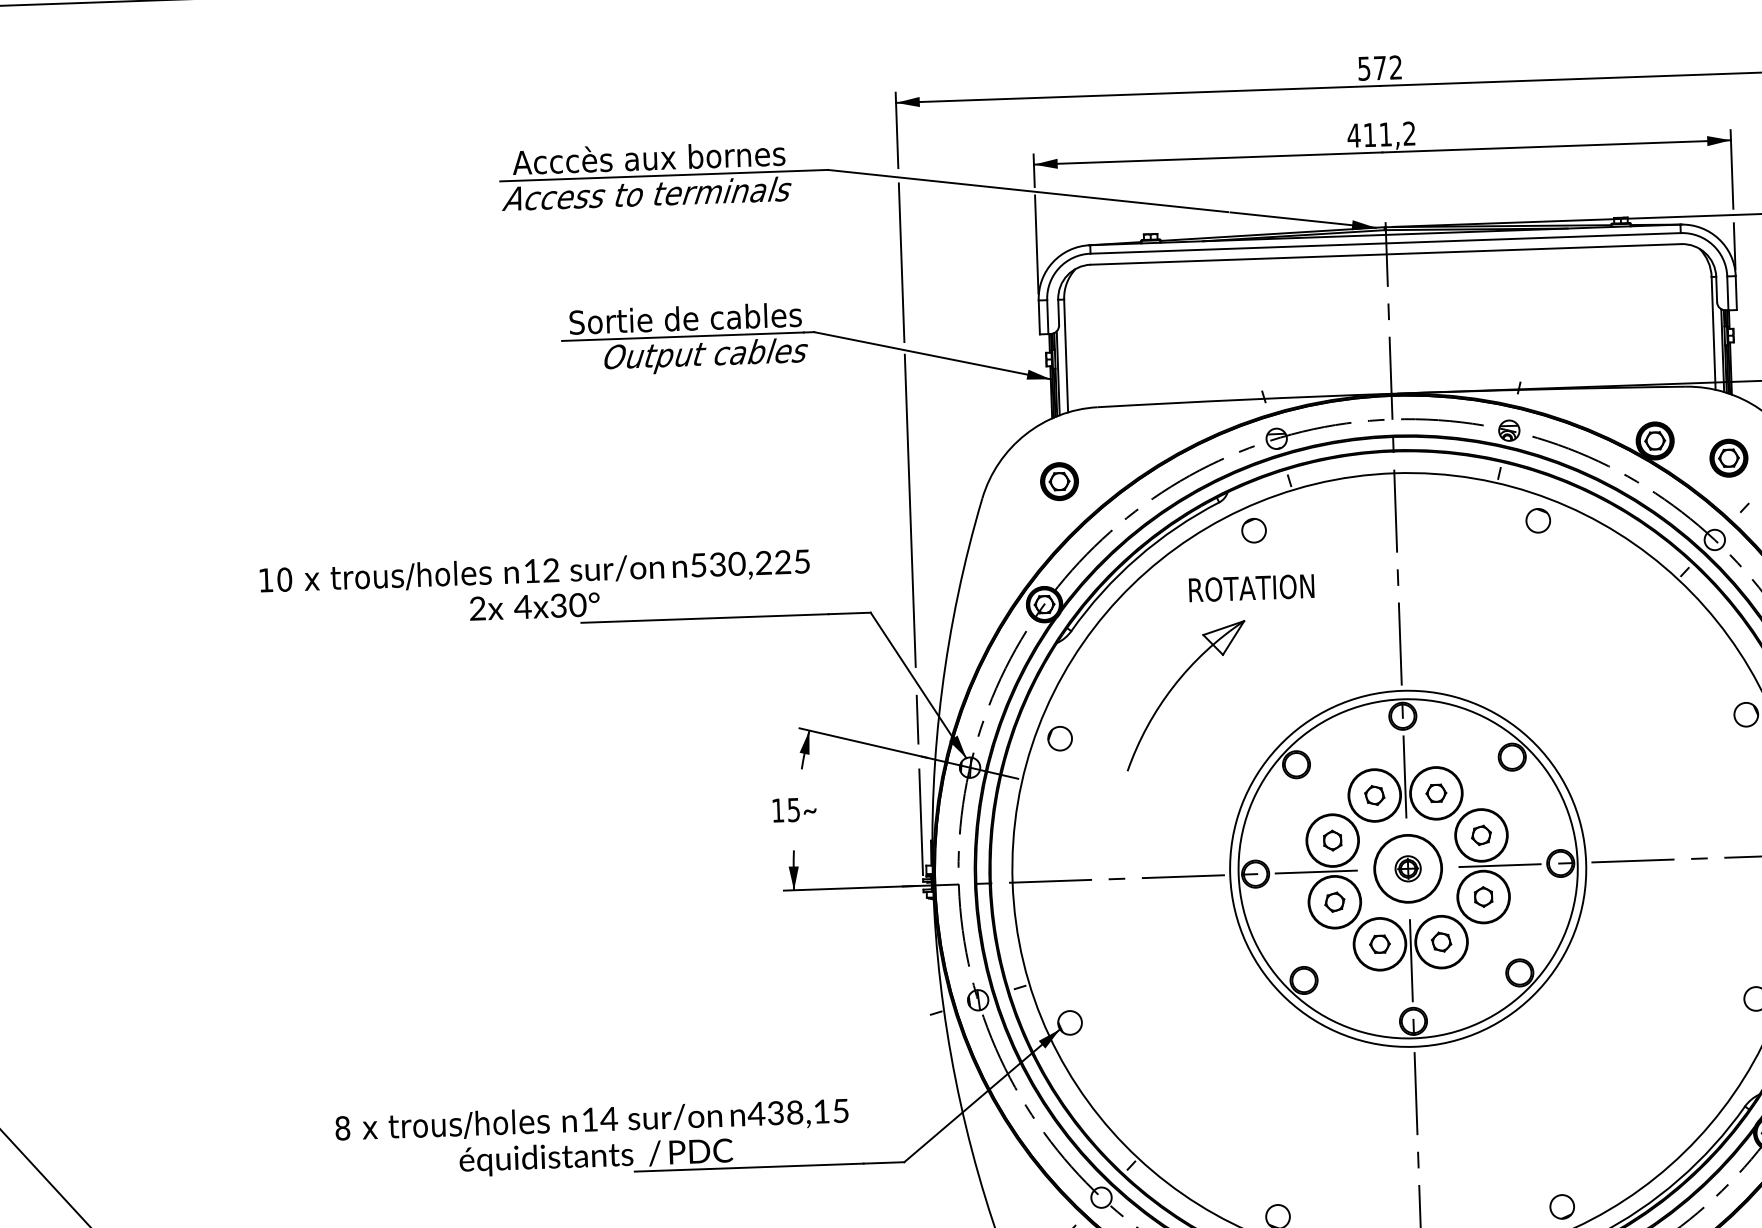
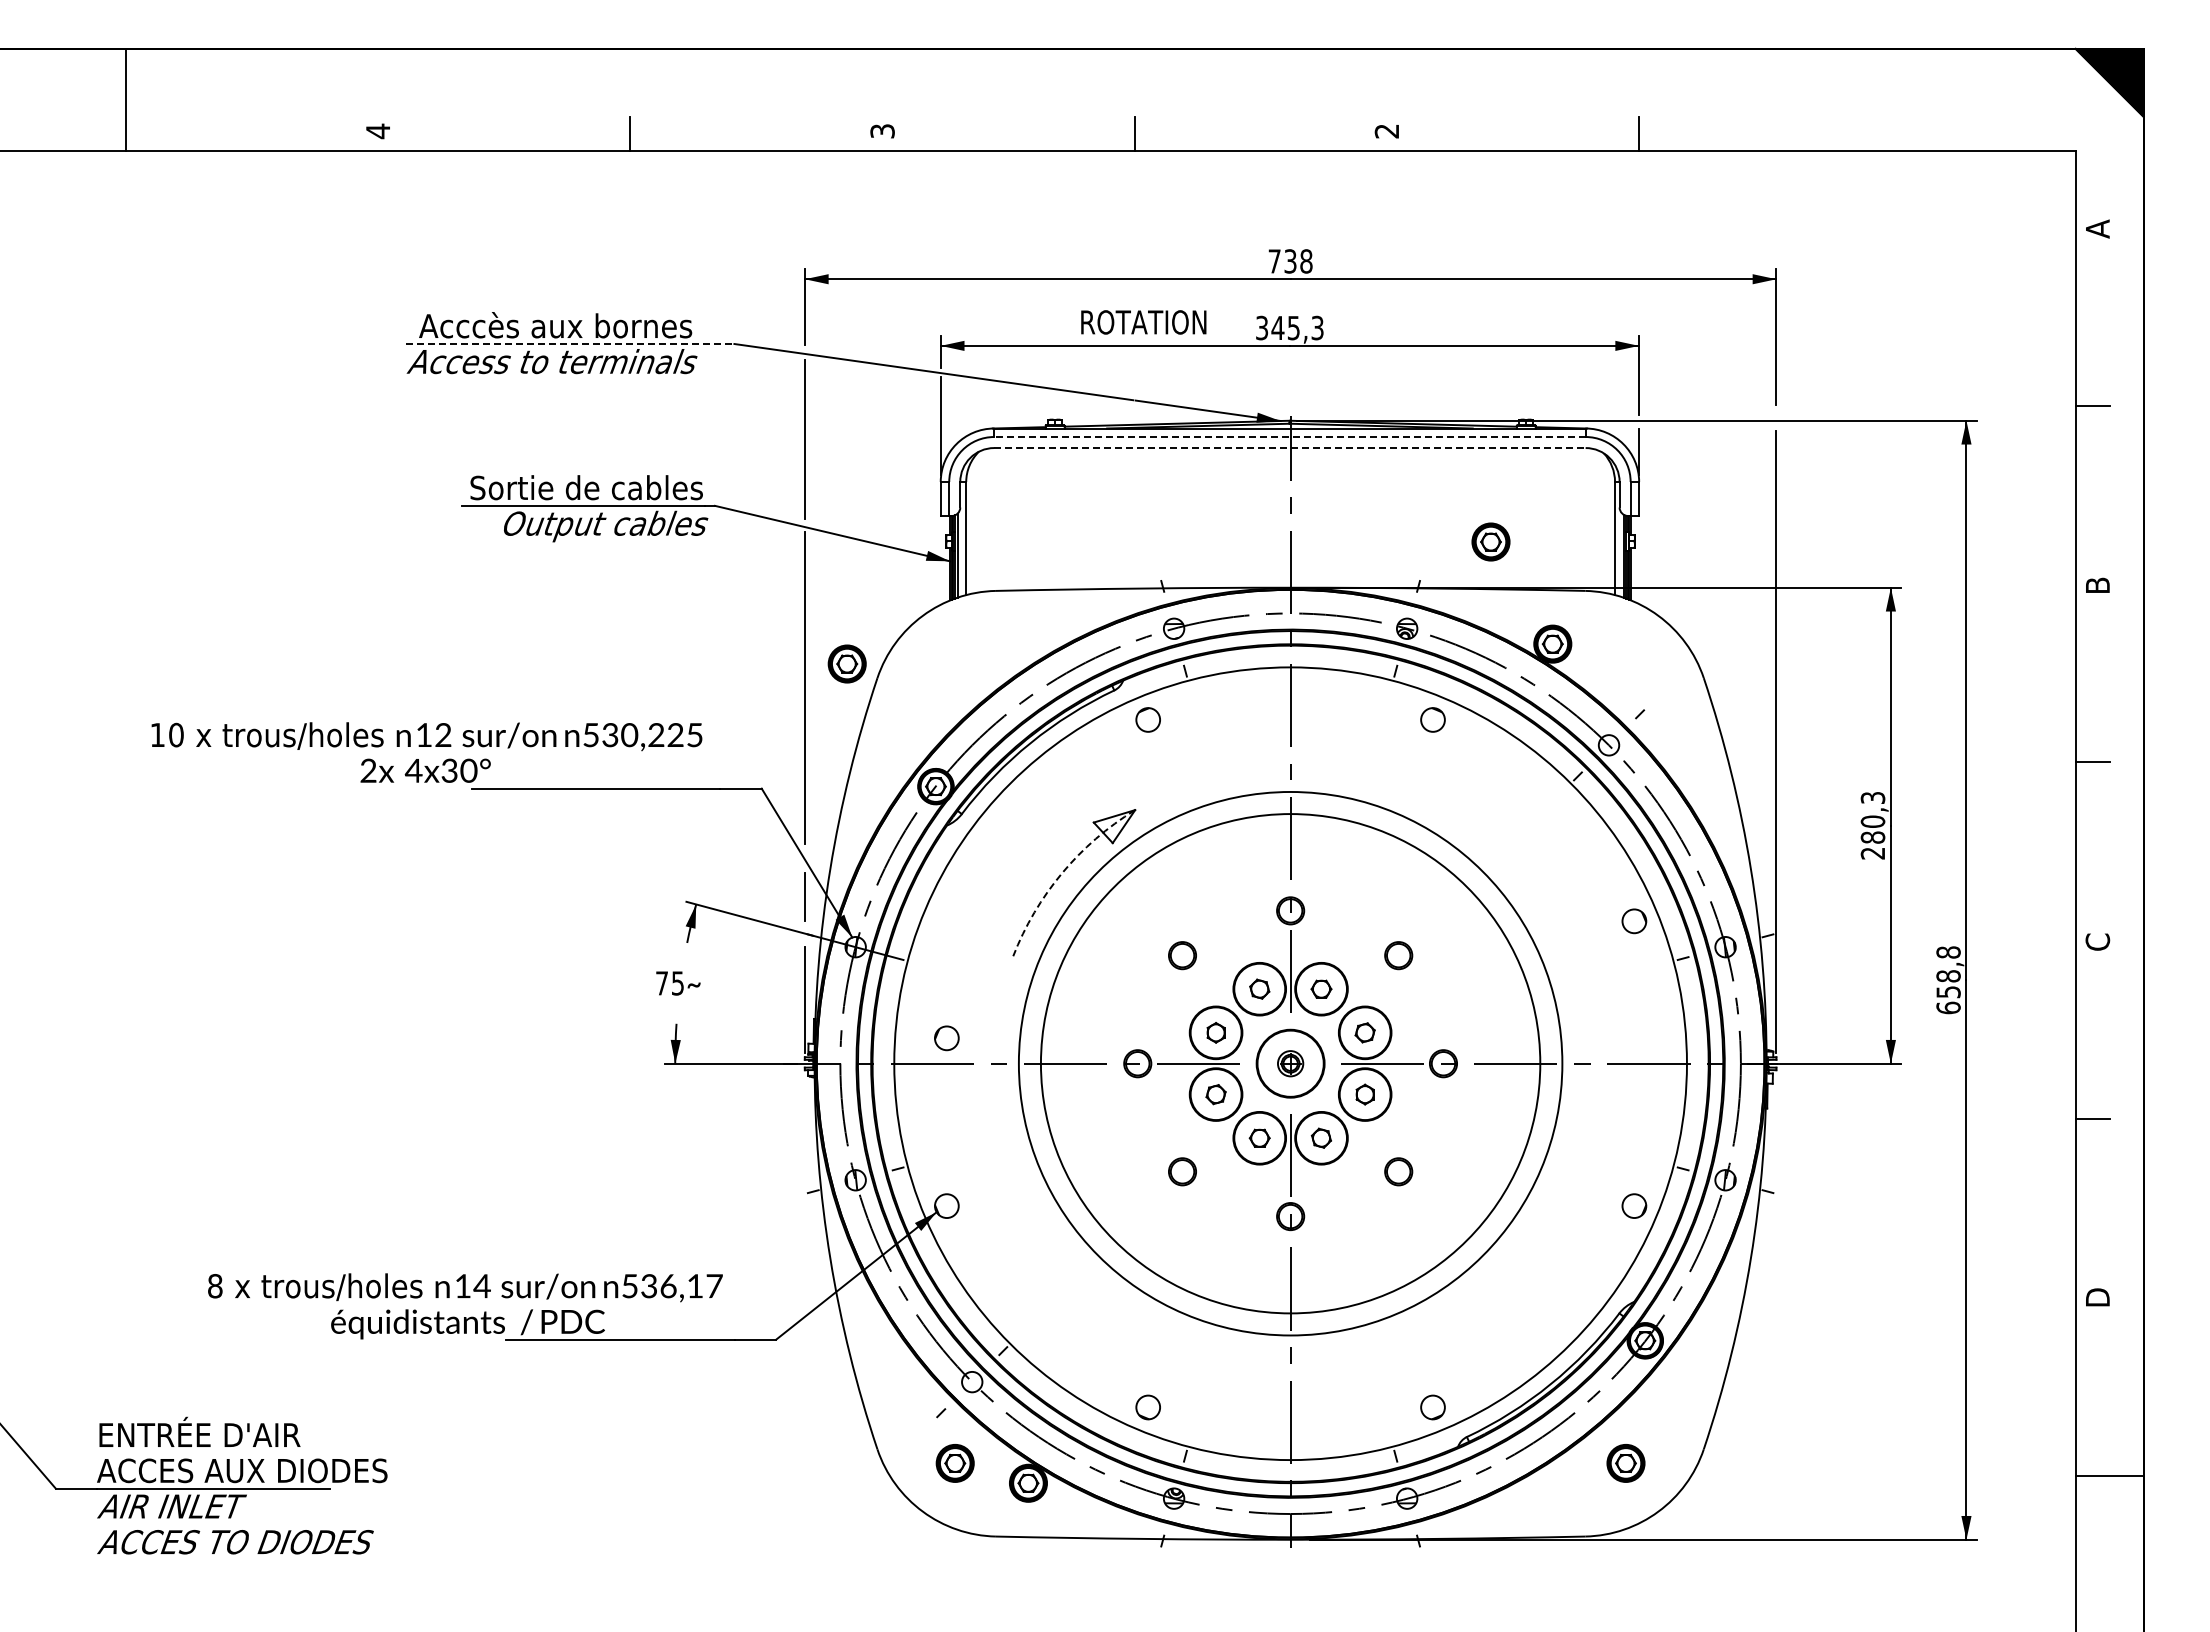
text: (1380, 68) -> (1290, 261), 572 -> 738
text: (1381, 134) -> (1289, 327), 411,2 -> 345,3
line: (664, 176) -> (570, 344), solid -> dashed
line: (1385, 243) -> (1289, 437), solid -> dashed
line: (1385, 254) -> (1289, 448), solid -> dashed
part: (1728, 457) -> (1490, 541), moved
part: (1058, 481) -> (846, 663), moved
text: (1251, 588) -> (1143, 322), moved
arc: (1173, 686) -> (1062, 873), solid -> dashed
part: (1059, 738) -> (946, 1038), moved
text: (777, 810) -> (661, 983), 15 -> 75
circle: (1408, 868) -> (1290, 1063), size x1.4
circle: (1408, 868) -> (1290, 1063), size x1.6
text: (798, 1112) -> (671, 1286), 438,15 -> 536,17

